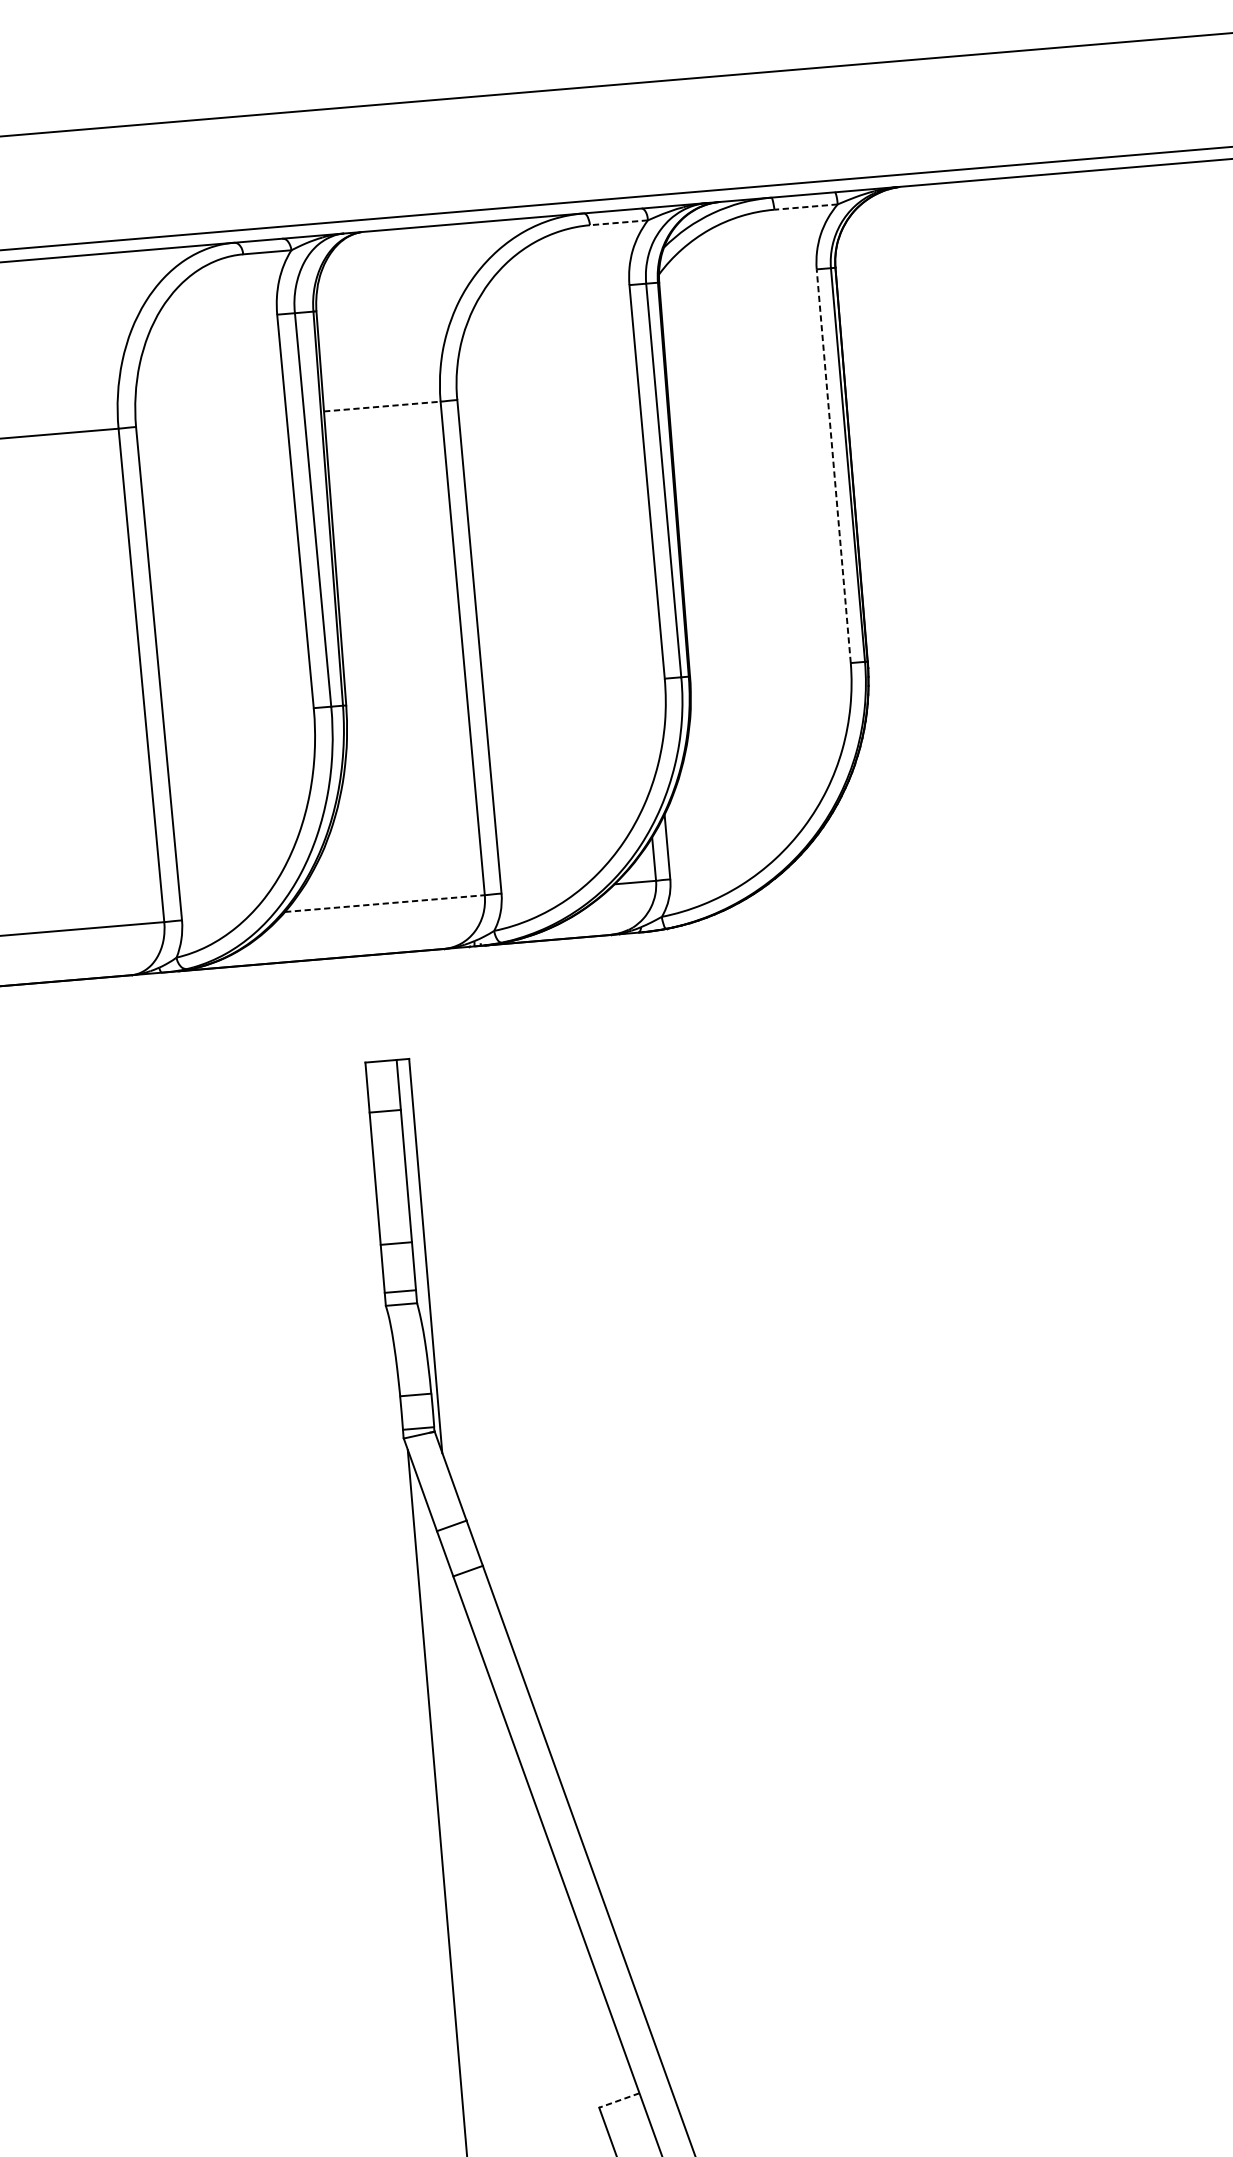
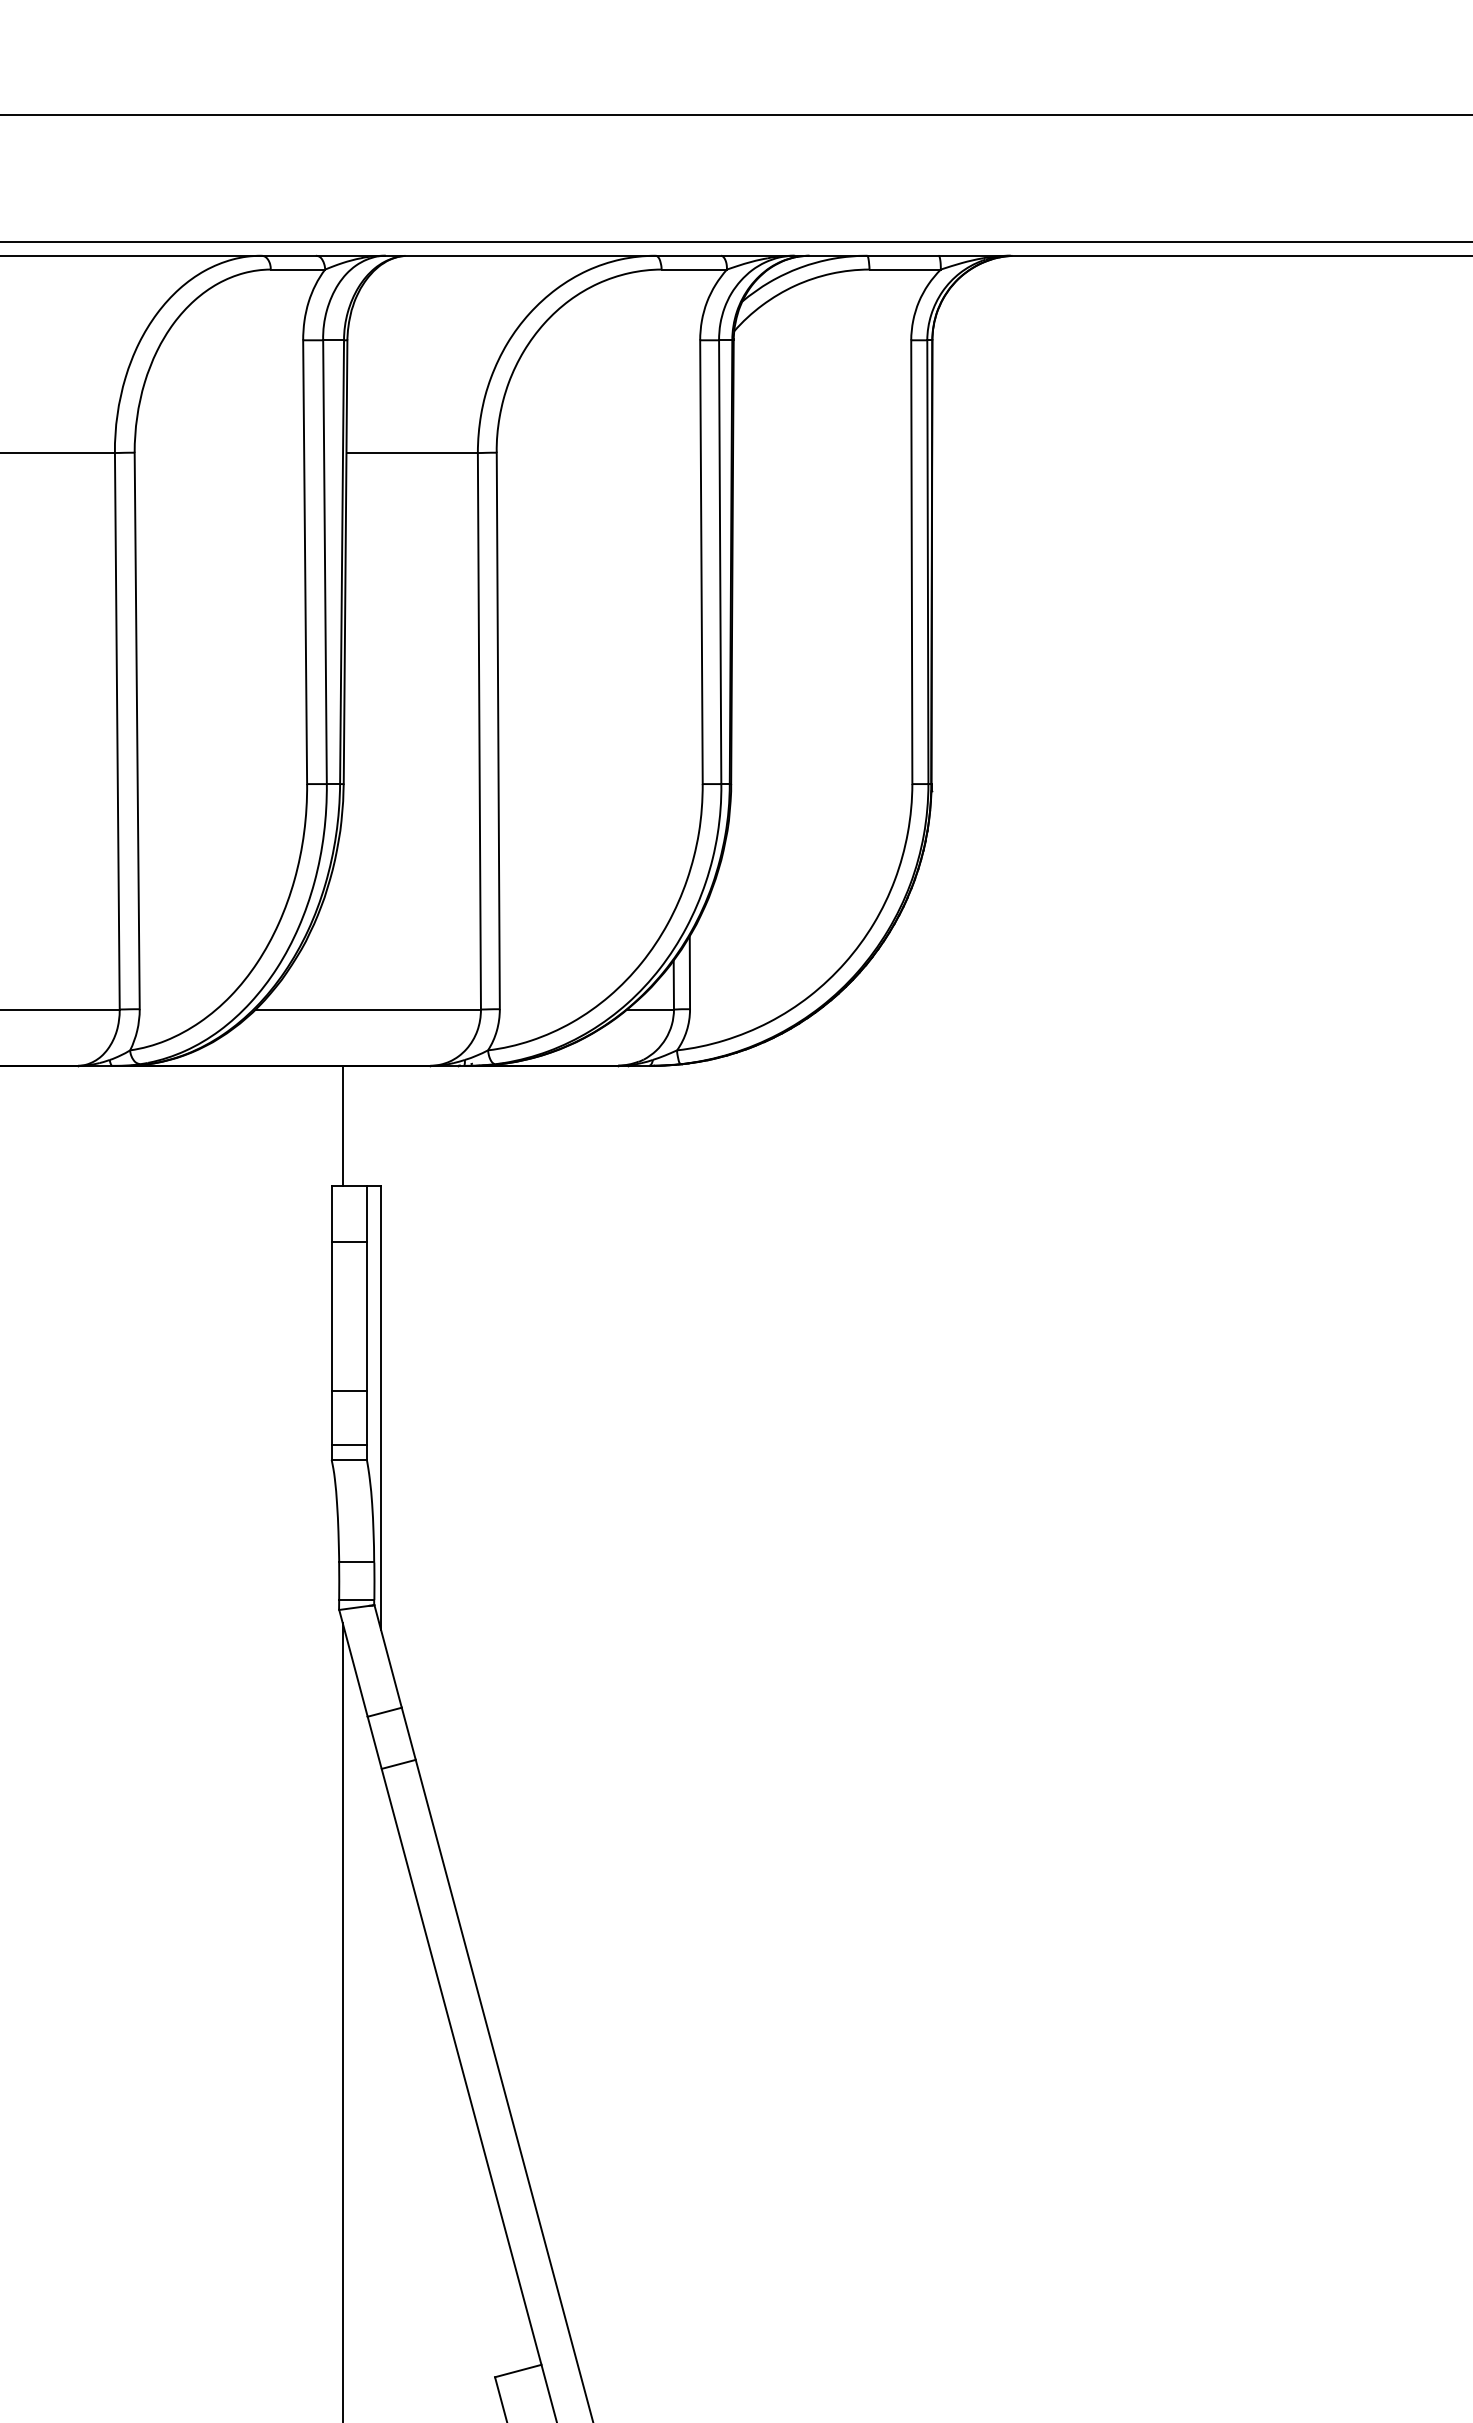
line: (806, 206) -> (905, 269), dashed -> solid
line: (619, 222) -> (694, 269), dashed -> solid
line: (382, 406) -> (412, 453), dashed -> solid
line: (833, 466) -> (911, 562), dashed -> solid
line: (385, 903) -> (368, 1009), dashed -> solid
line: (370, 1008) -> (342, 1125), added
line: (618, 2100) -> (517, 2371), dashed -> solid

